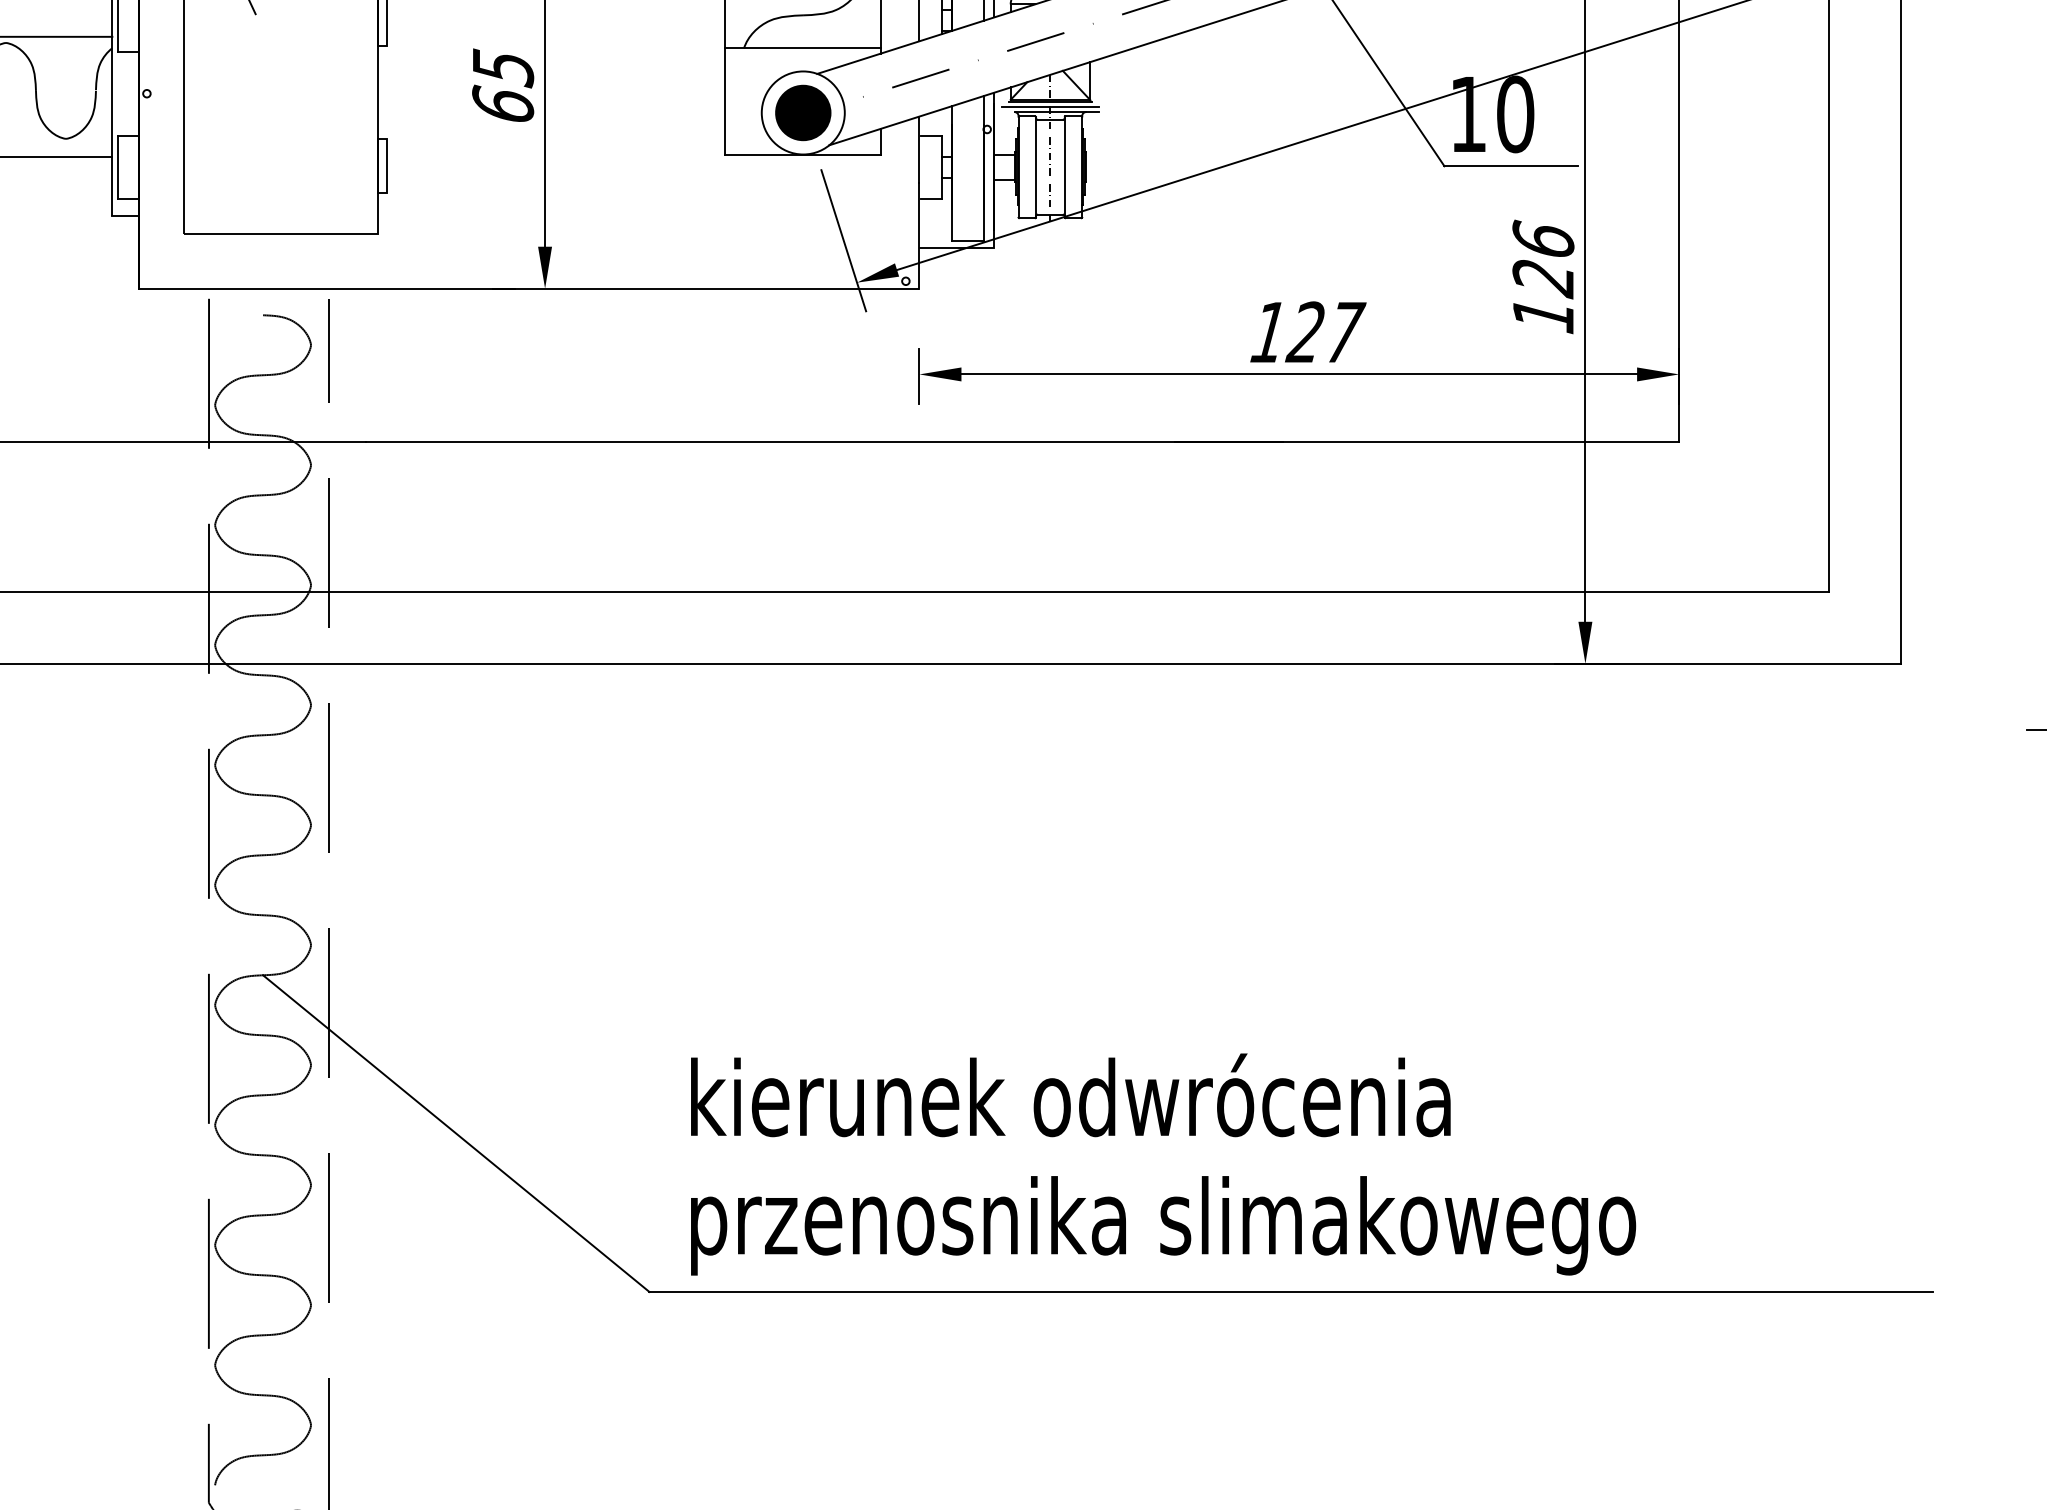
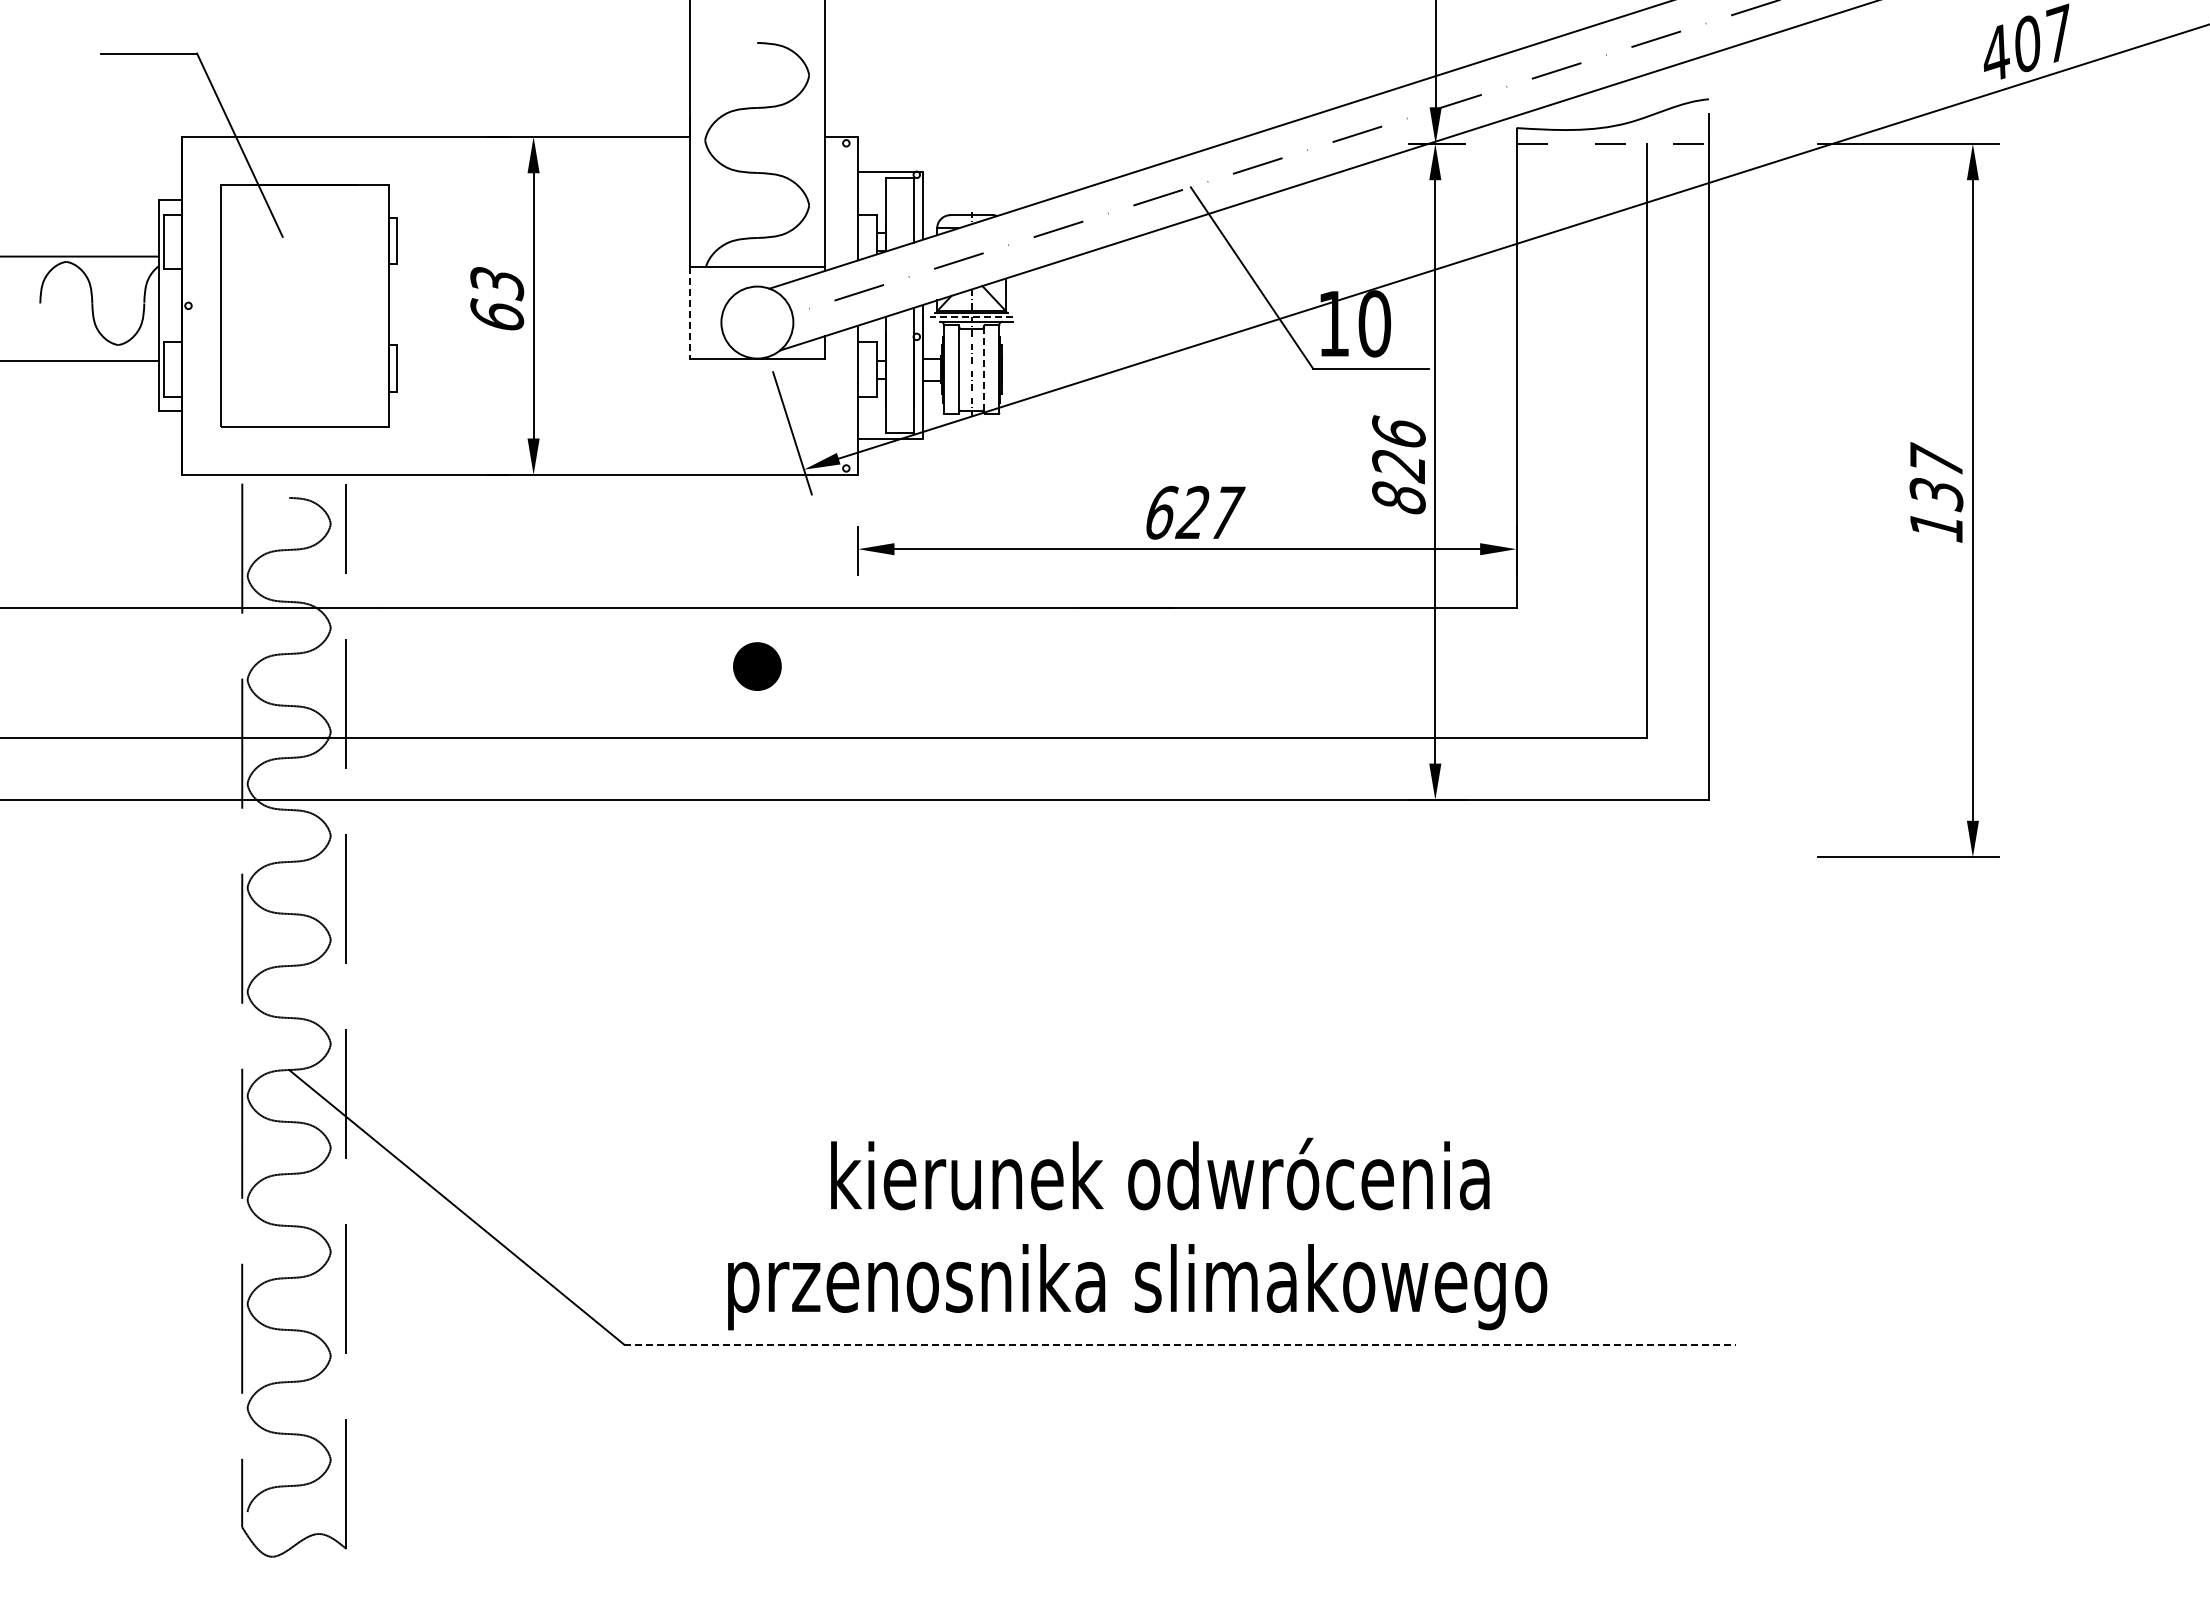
text: (502, 67) -> (496, 283), 65 -> 63
line: (724, 102) -> (689, 313), solid -> dashed
line: (1050, 107) -> (971, 317), solid -> dashed
part: (803, 112) -> (757, 666), moved
line: (1065, 167) -> (984, 369), solid -> dashed
text: (1542, 314) -> (1398, 497), 126 -> 826
text: (1269, 332) -> (1161, 512), 127 -> 627
text: (1071, 1094) -> (1160, 1173), moved
text: (1163, 1226) -> (1137, 1287), moved
line: (1291, 1291) -> (1180, 1344), solid -> dashed

